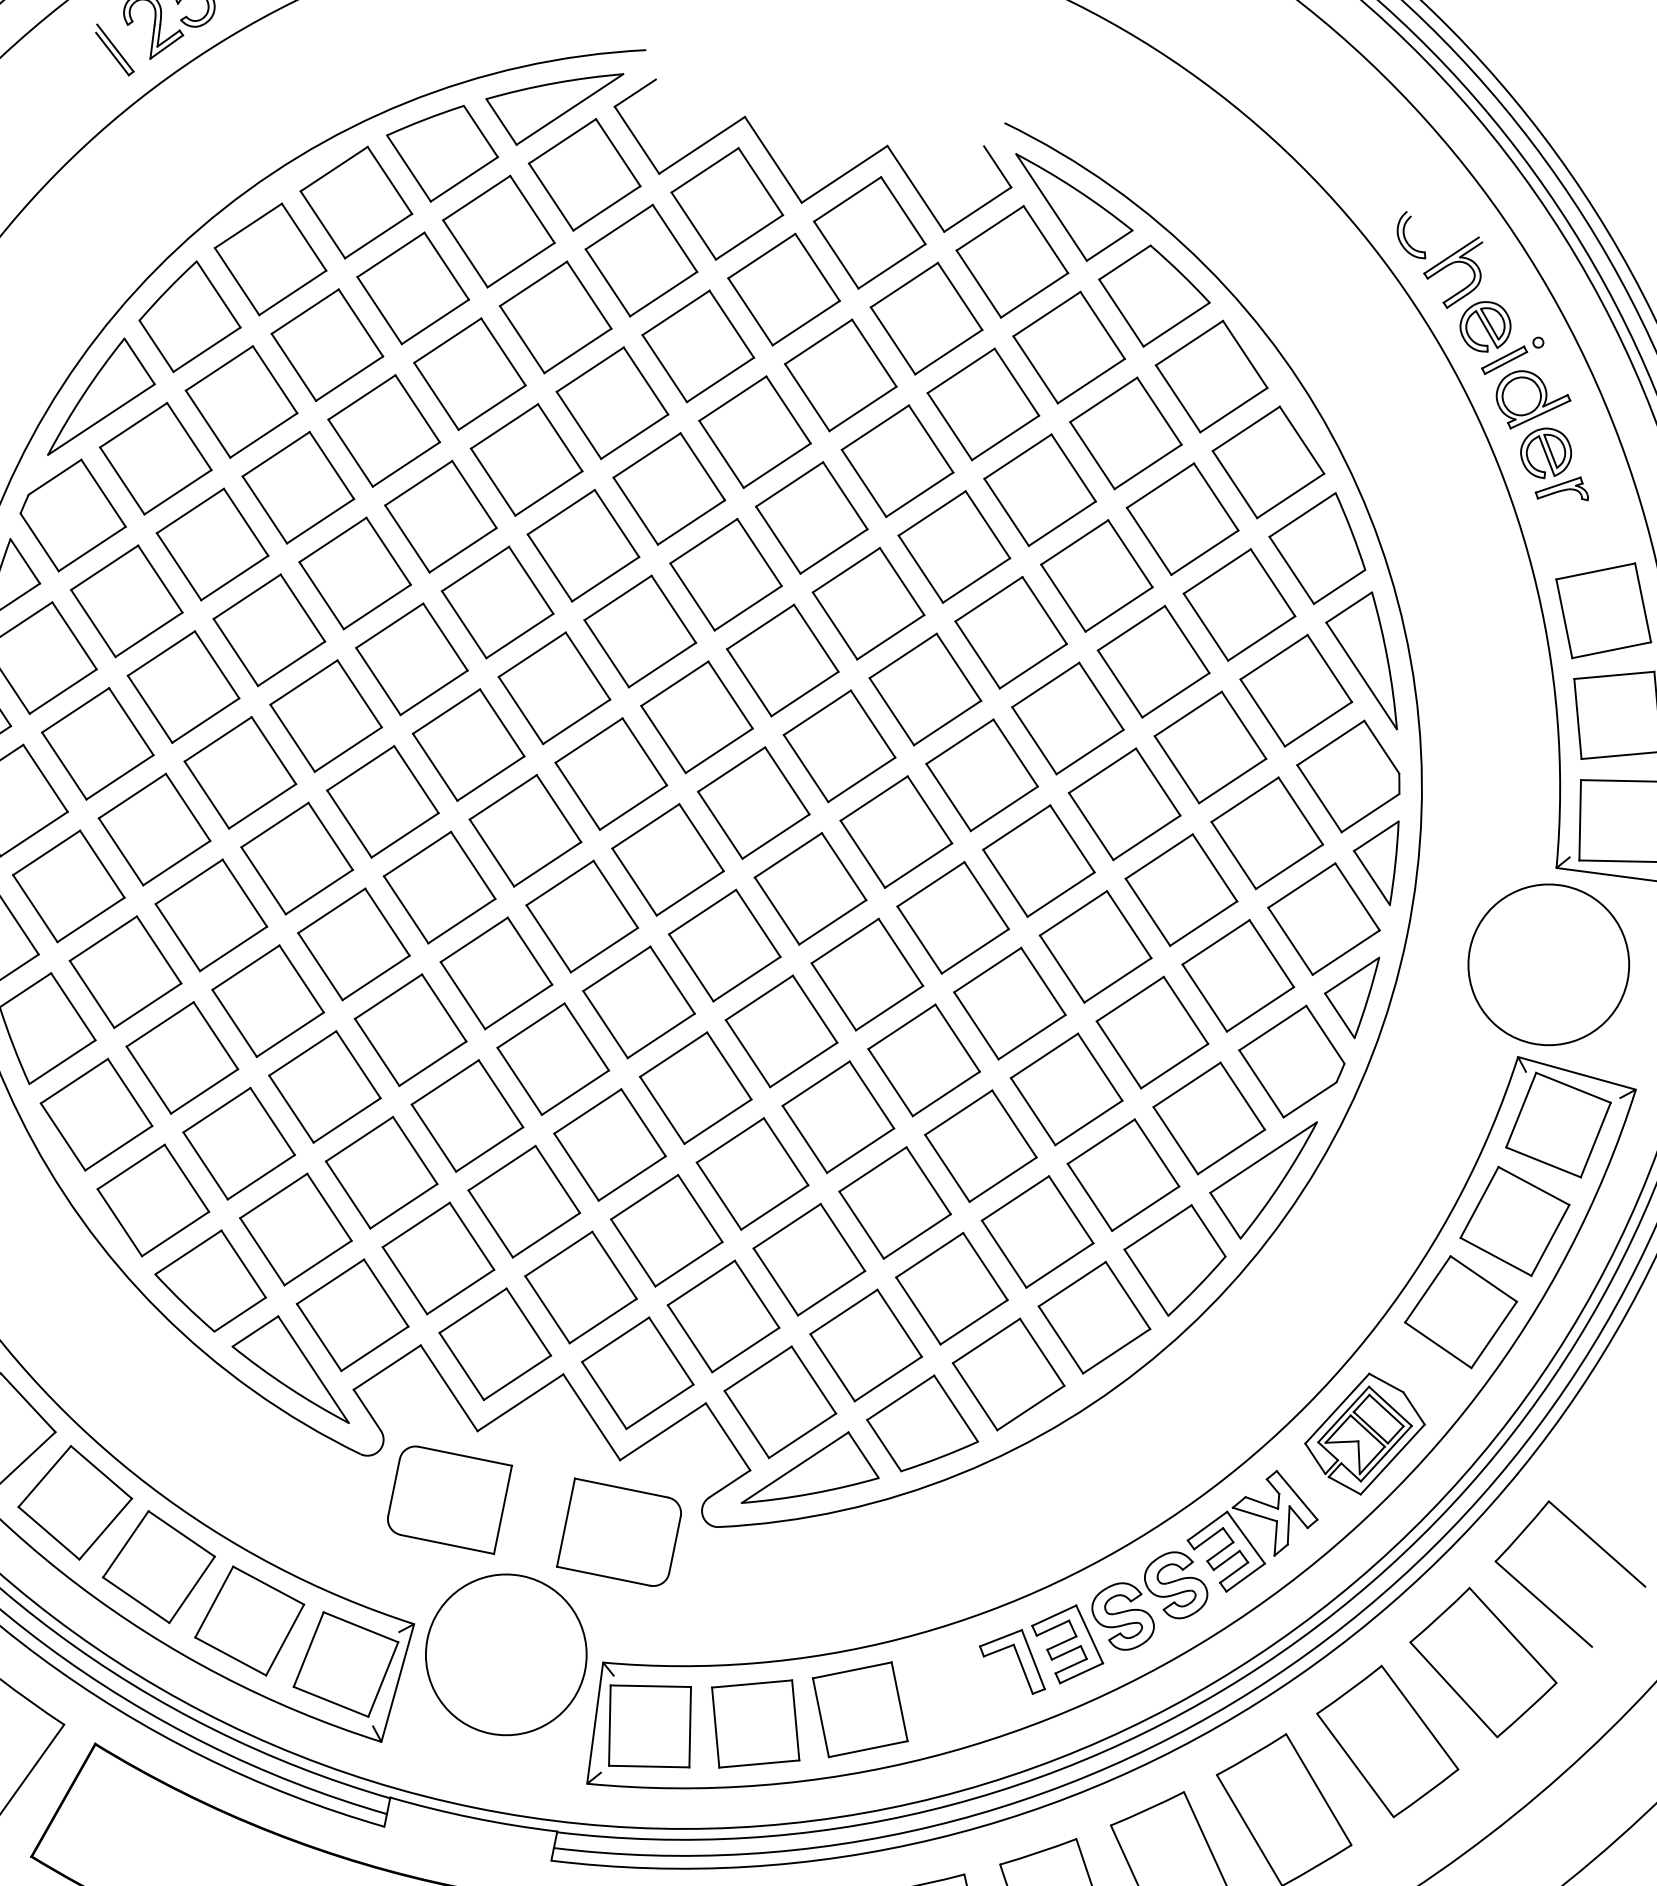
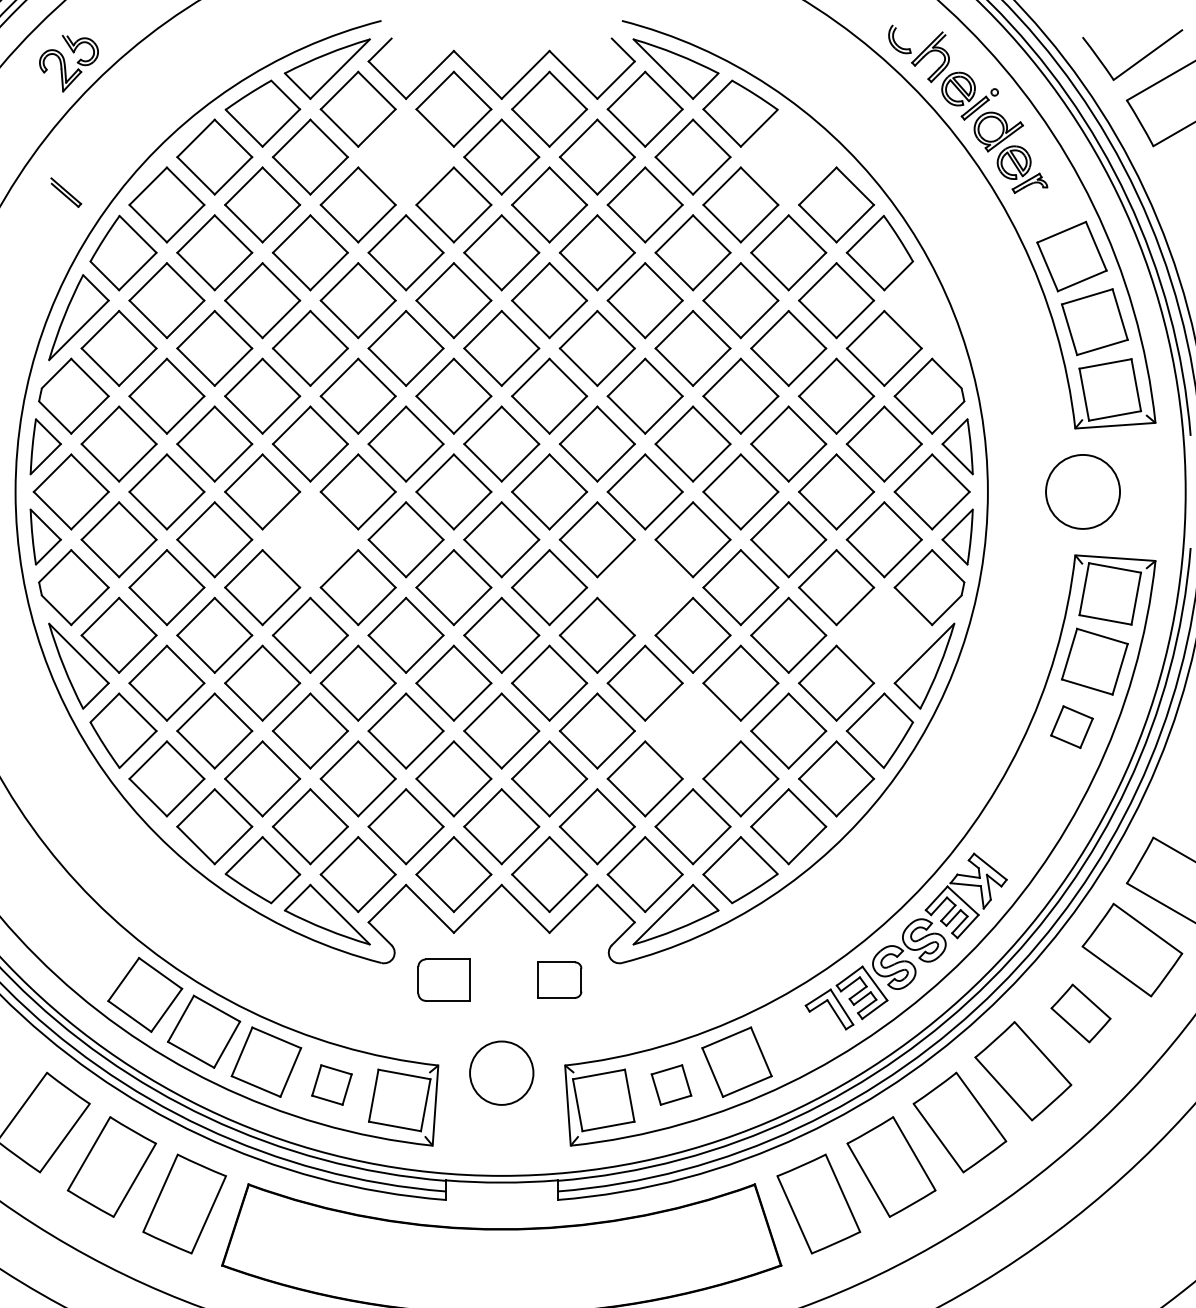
part: (115, 50) -> (66, 192), moved
part: (640, 259) -> (405, 156), removed
part: (1211, 375) -> (788, 156), removed
part: (1365, 656) -> (924, 317), removed
part: (381, 801) -> (309, 539), removed
circle: (1548, 964) -> (1082, 491), size x0.7
part: (866, 974) -> (644, 587), removed
part: (1208, 1116) -> (883, 634), removed
part: (894, 1201) -> (692, 730), removed
part: (1460, 1310) -> (1071, 726), size x0.6
part: (1364, 1432) -> (1025, 817), removed
part: (447, 1497) -> (443, 979), size x0.7
part: (620, 1532) -> (559, 979), size x0.6
part: (249, 1620) -> (331, 1084), size x0.6
circle: (505, 1655) -> (501, 1073), size x0.6
part: (755, 1723) -> (671, 1084), size x0.6
part: (1386, 1741) -> (1080, 1013), size x0.6

